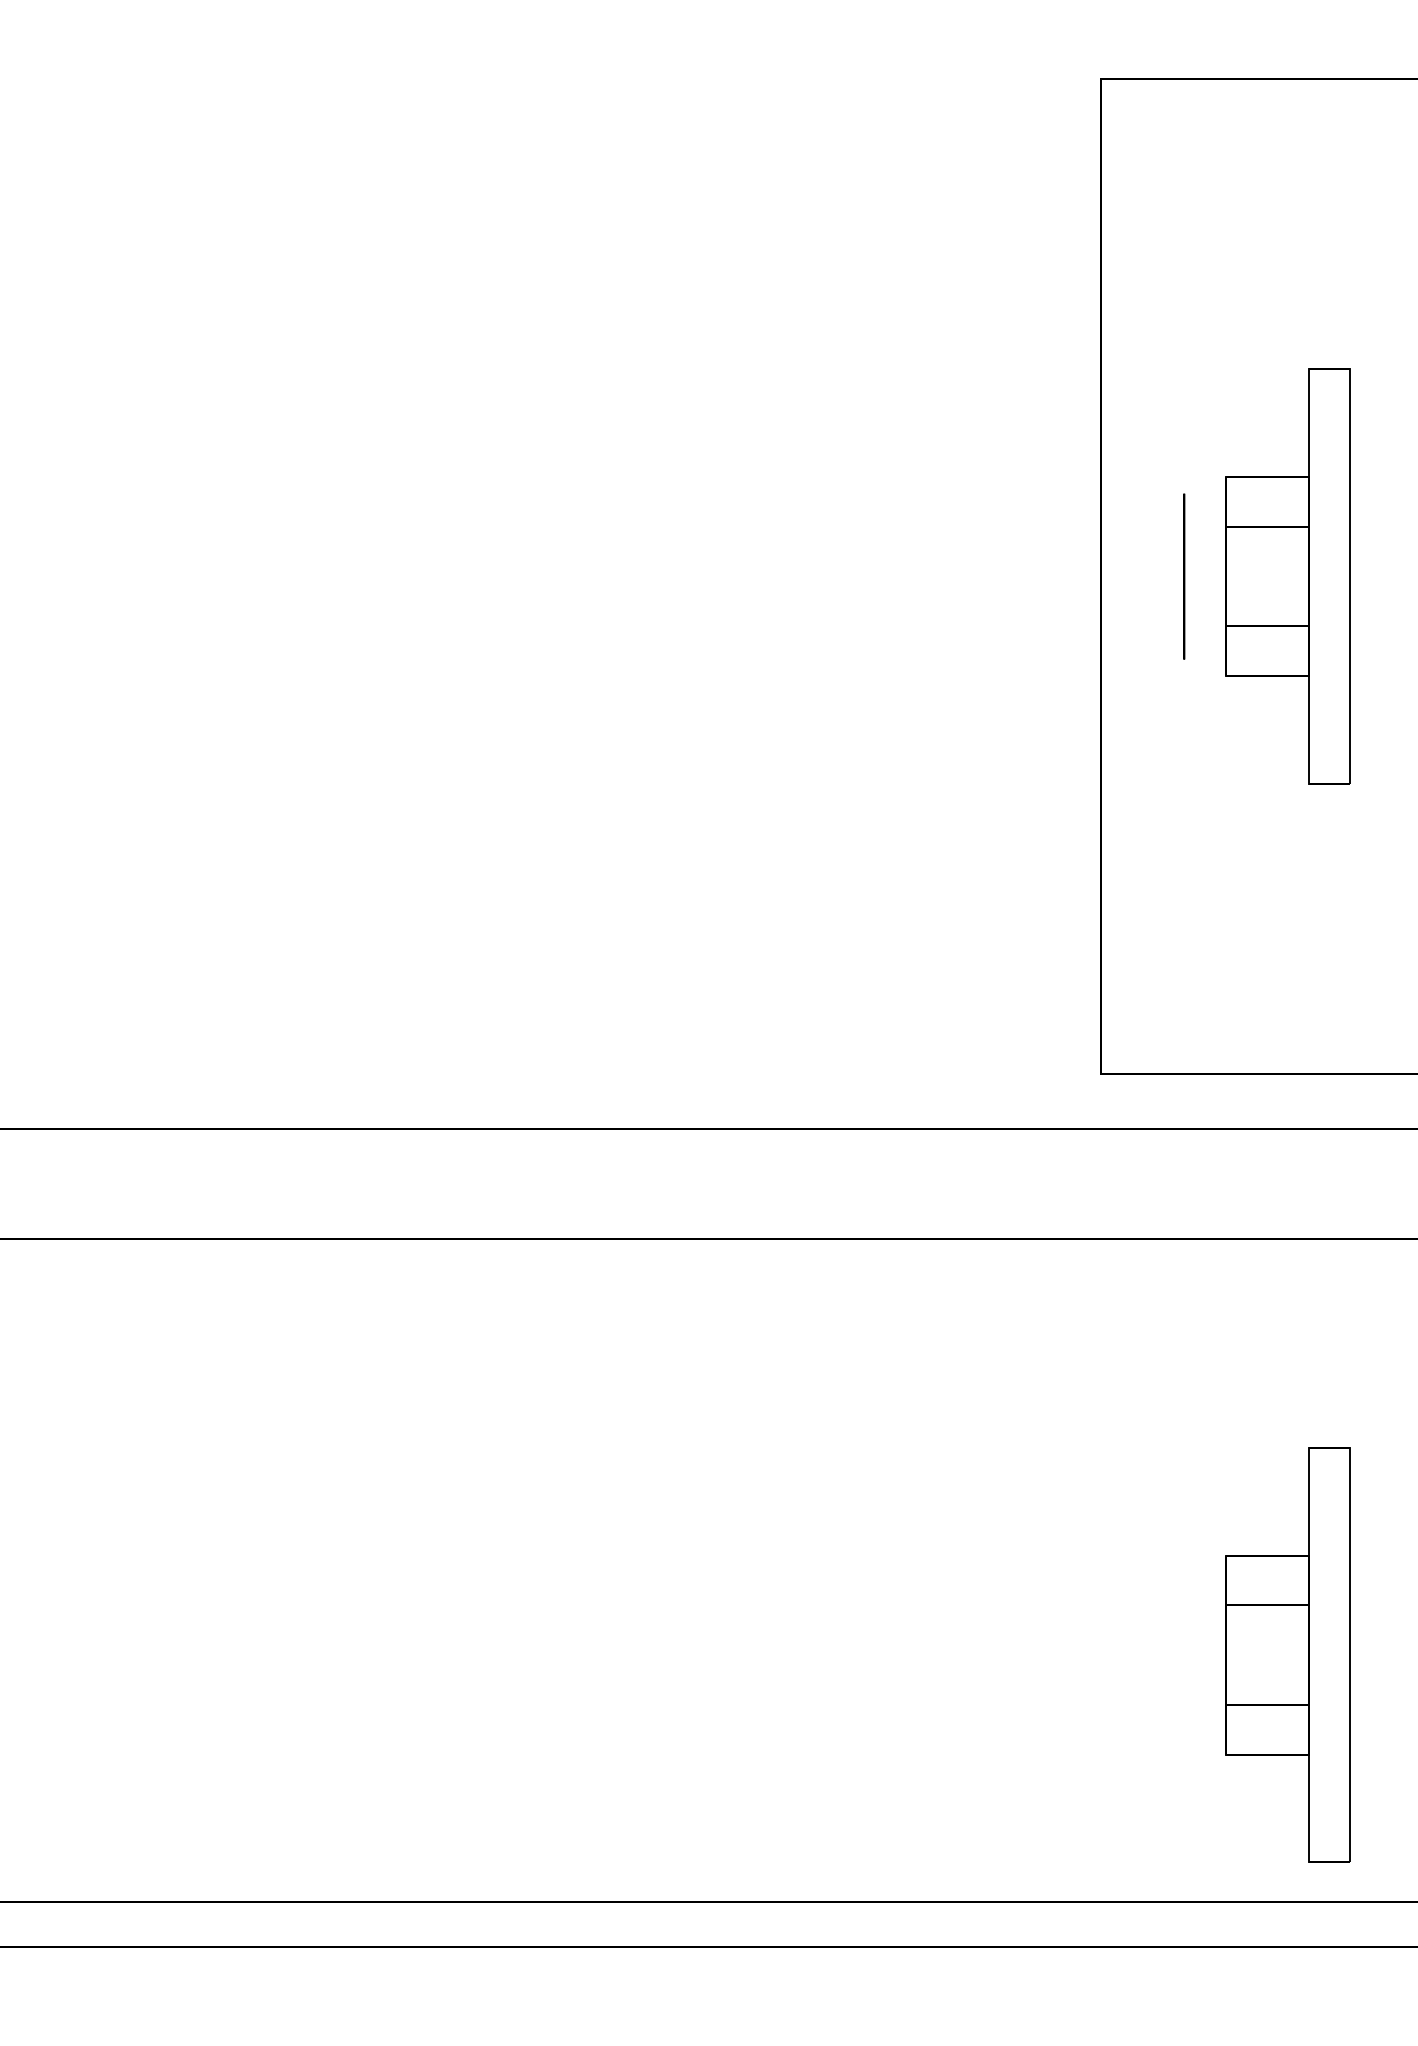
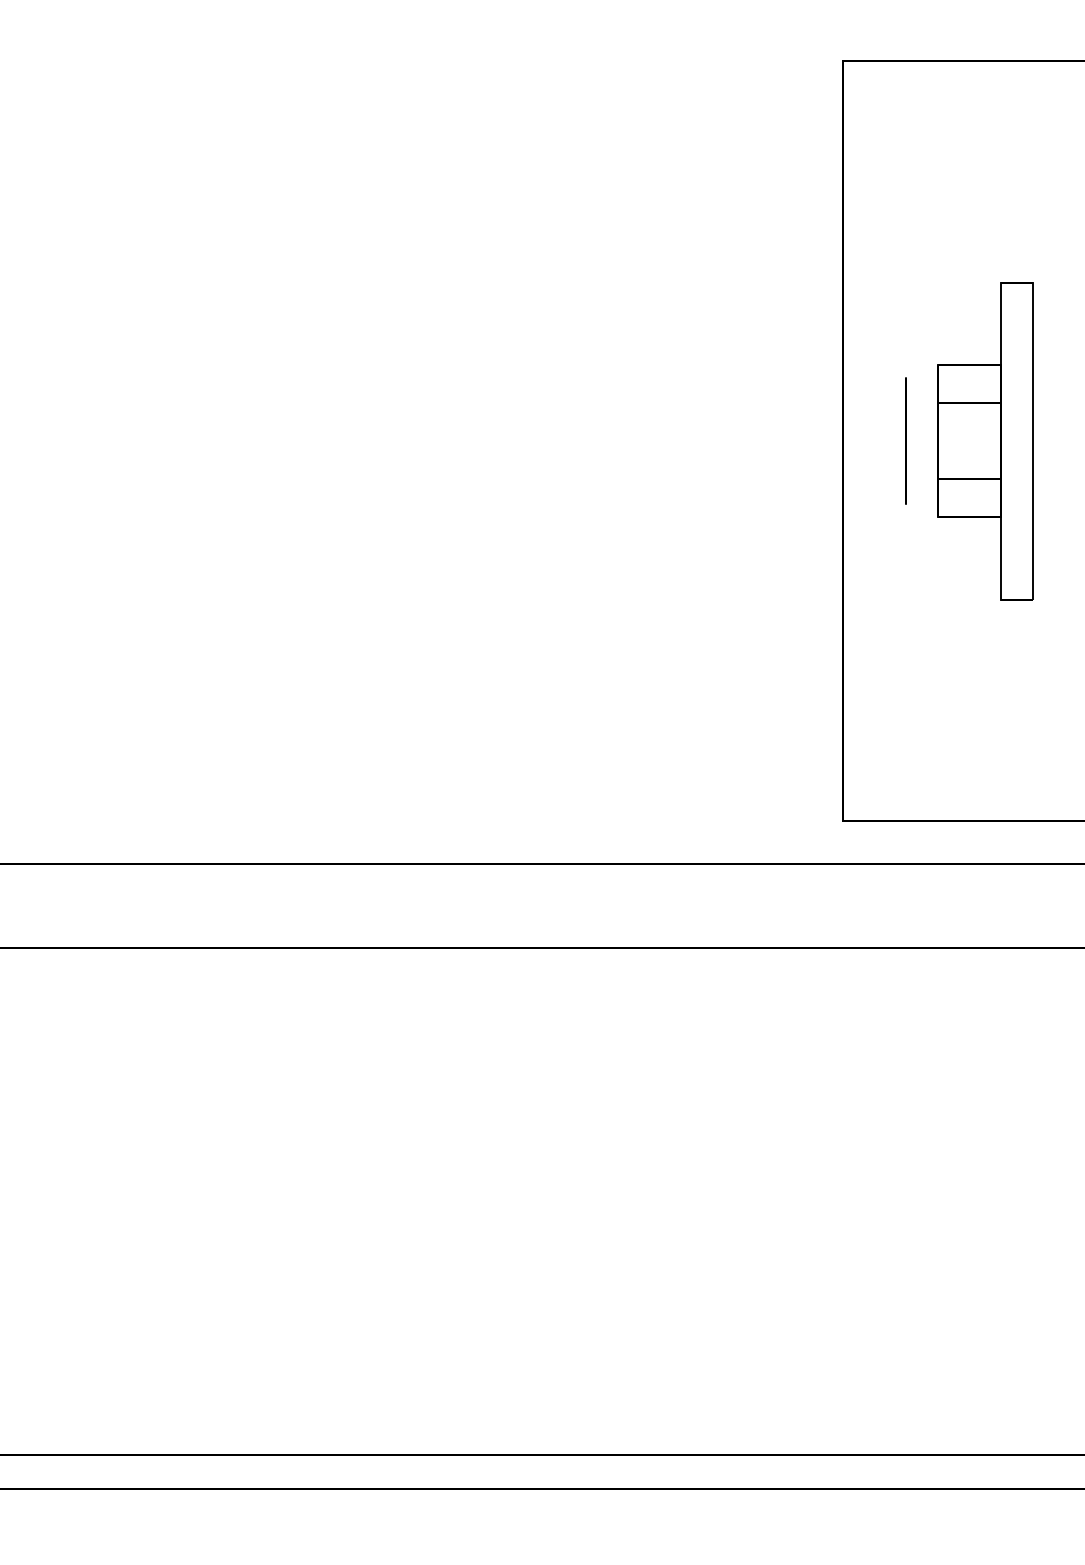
part: (1288, 1655) -> (985, 1266), removed

